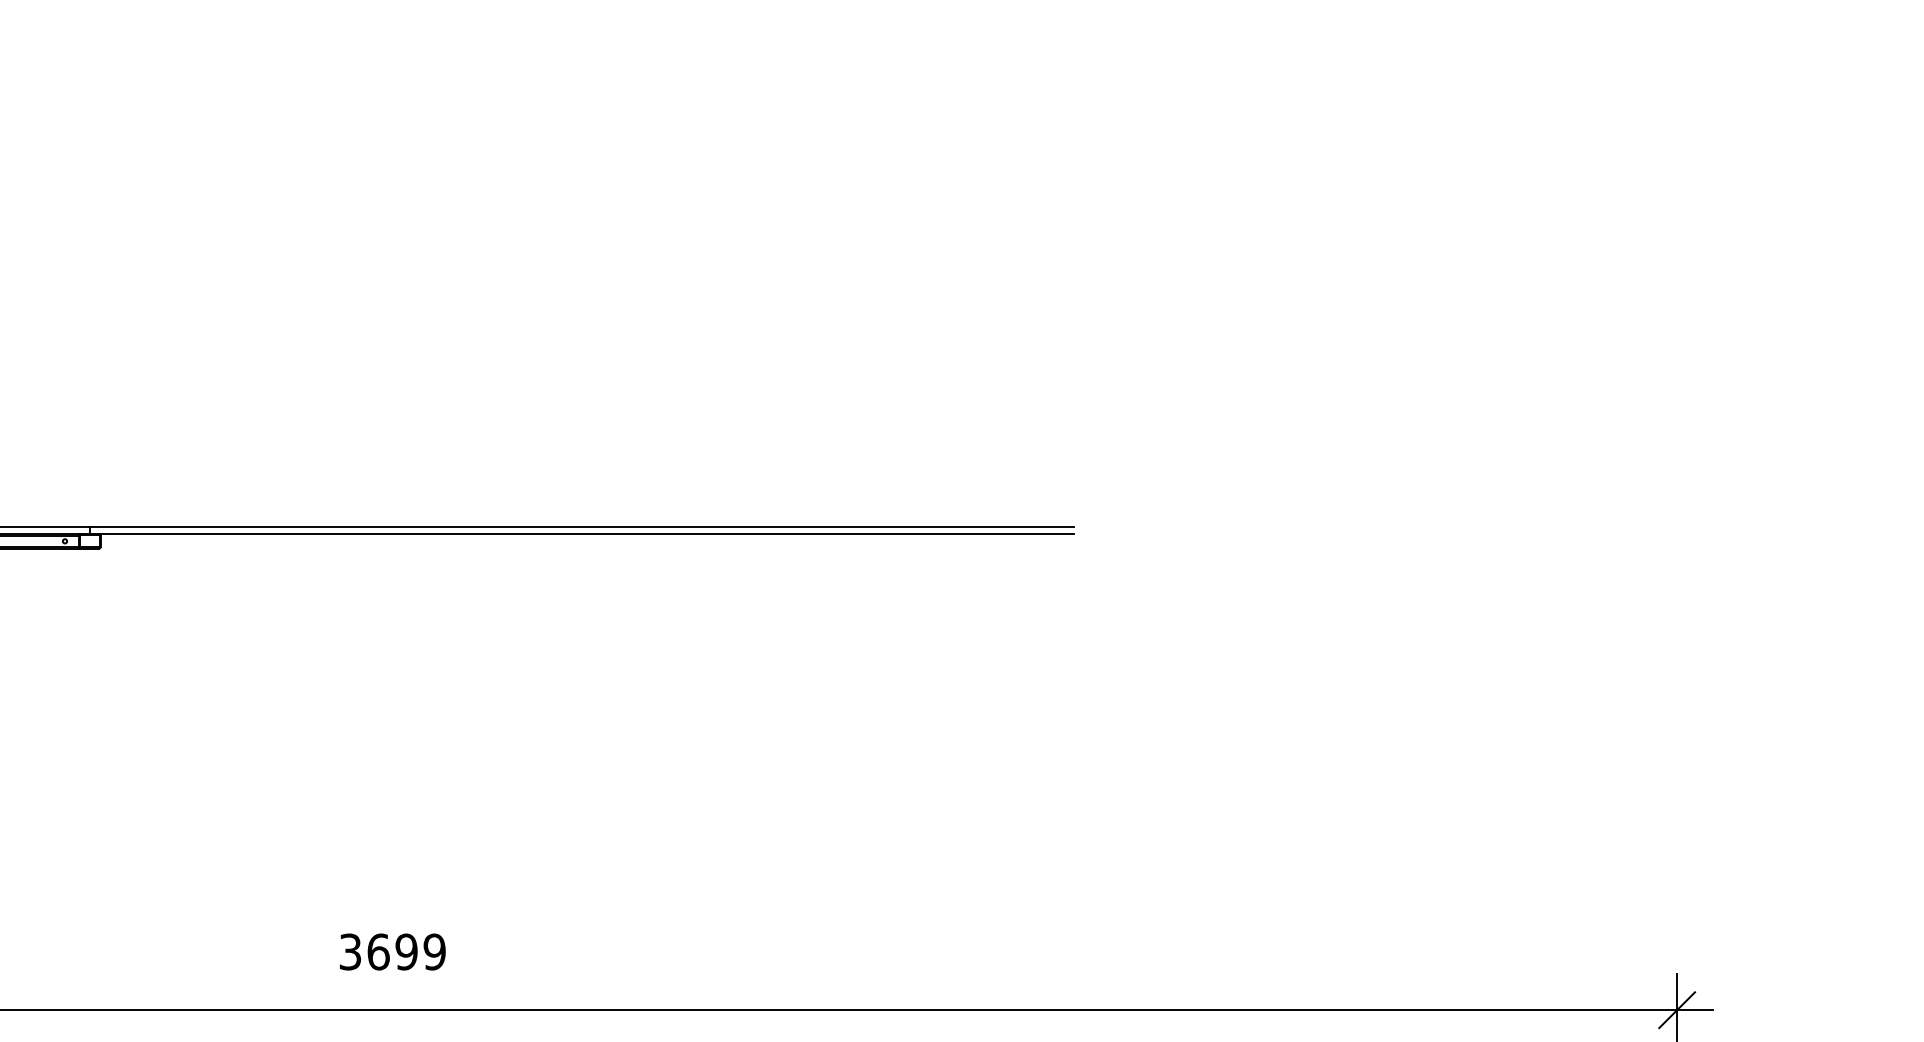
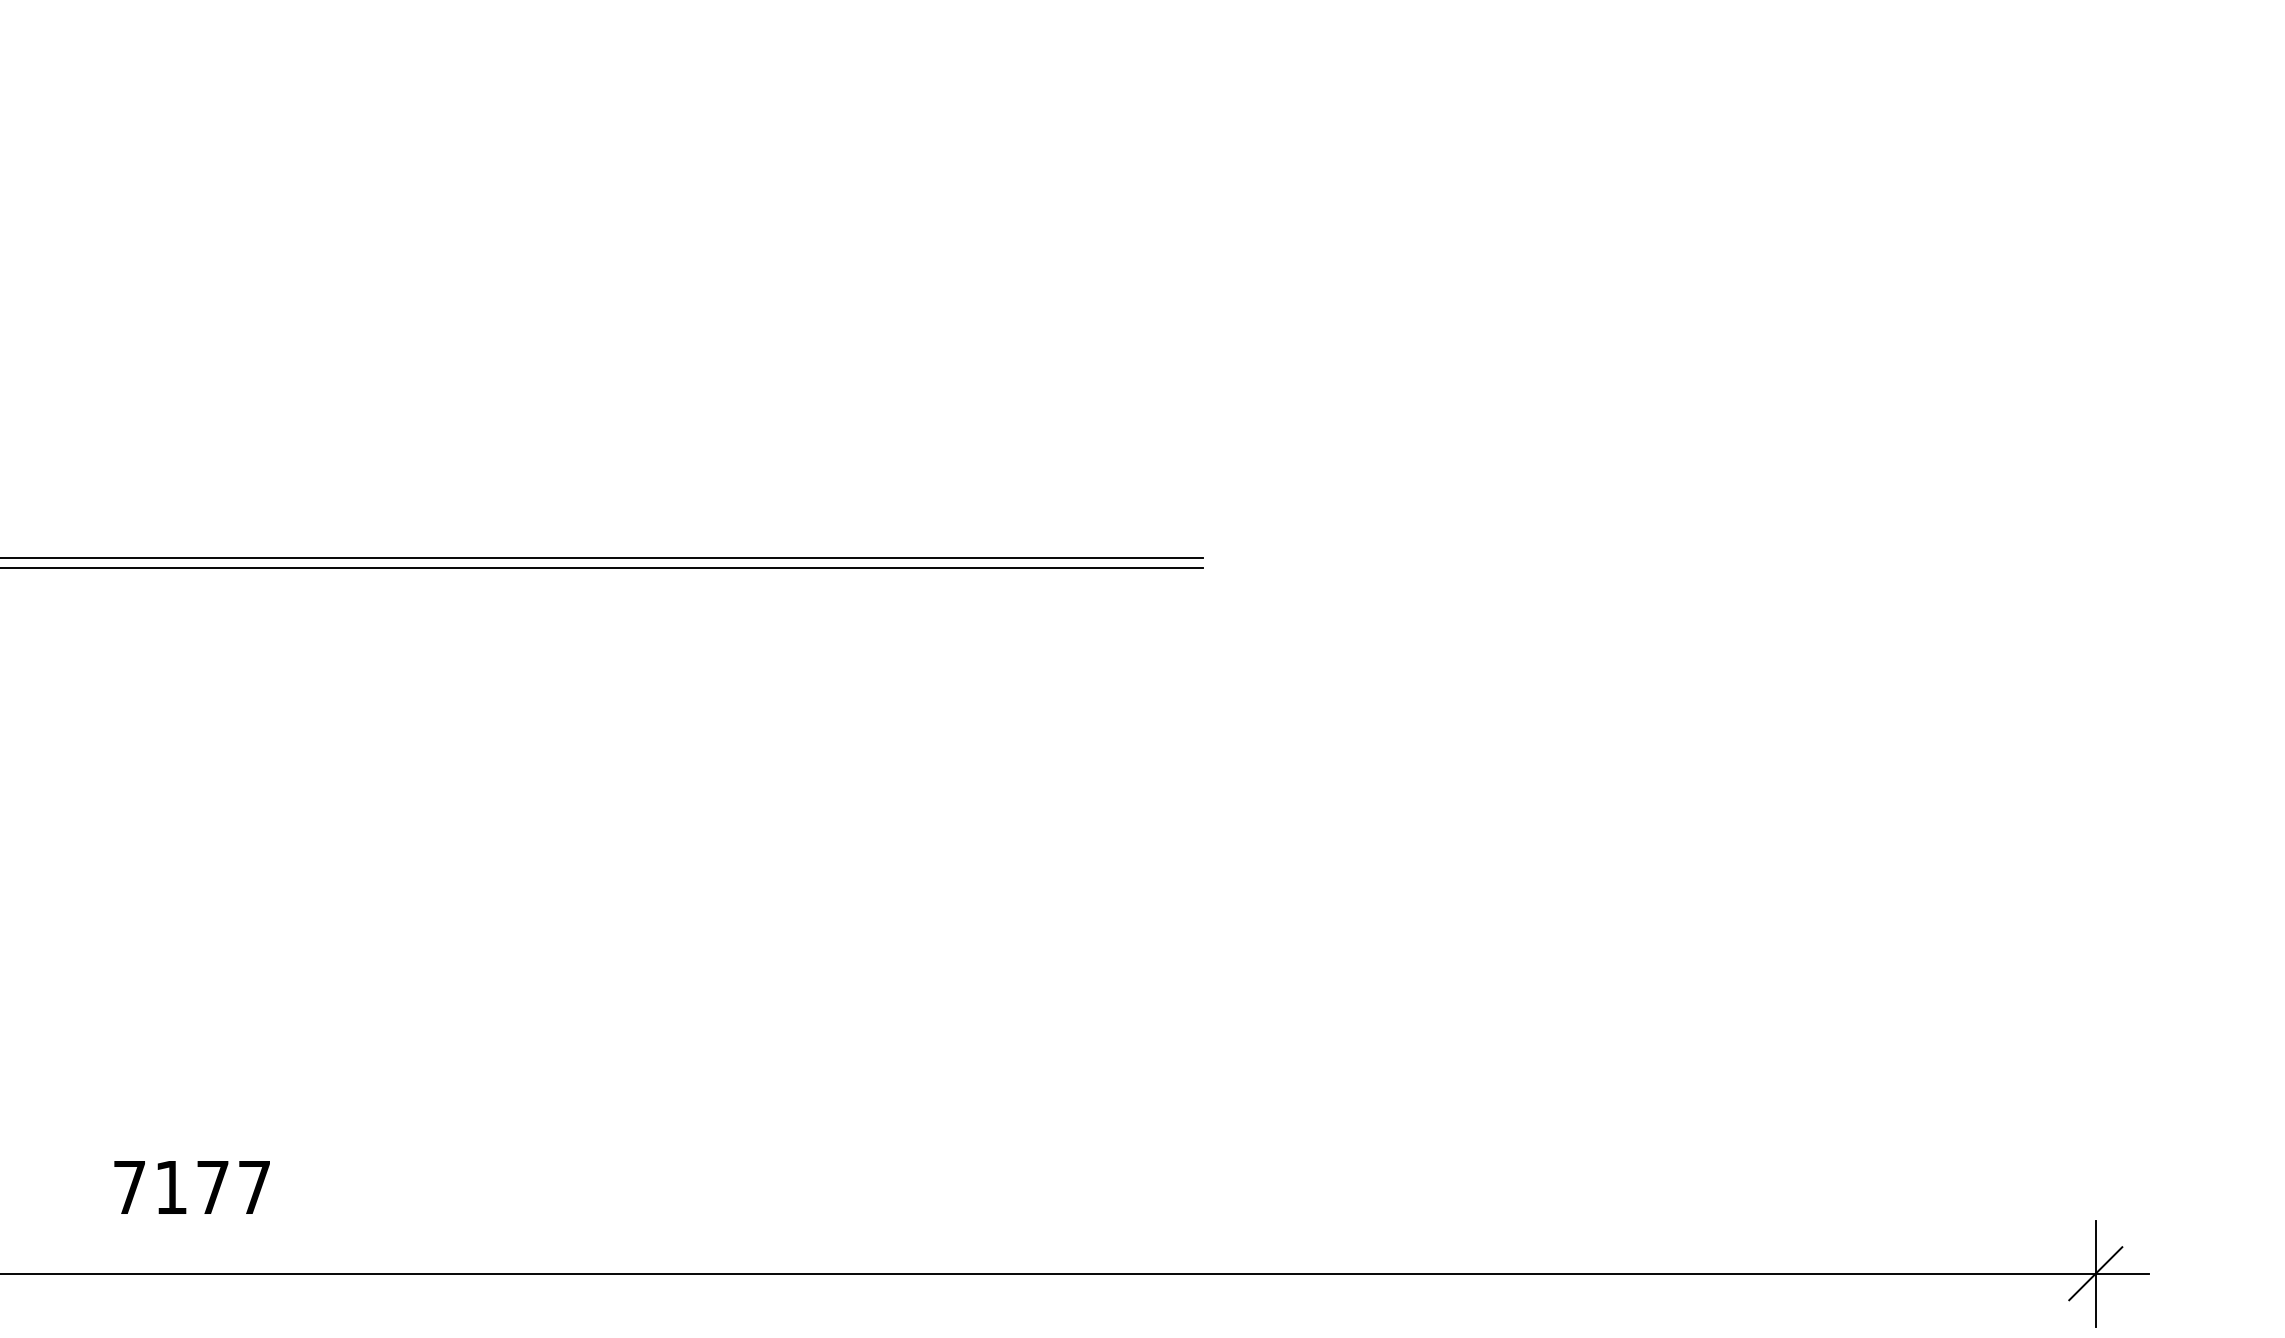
text: (392, 951) -> (191, 1186), 3699 -> 7177

